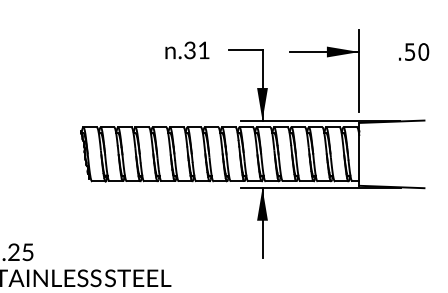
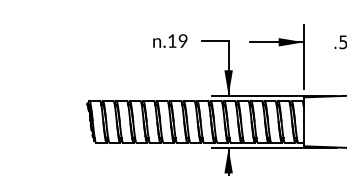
text: (196, 50) -> (177, 41), .31 -> .19

